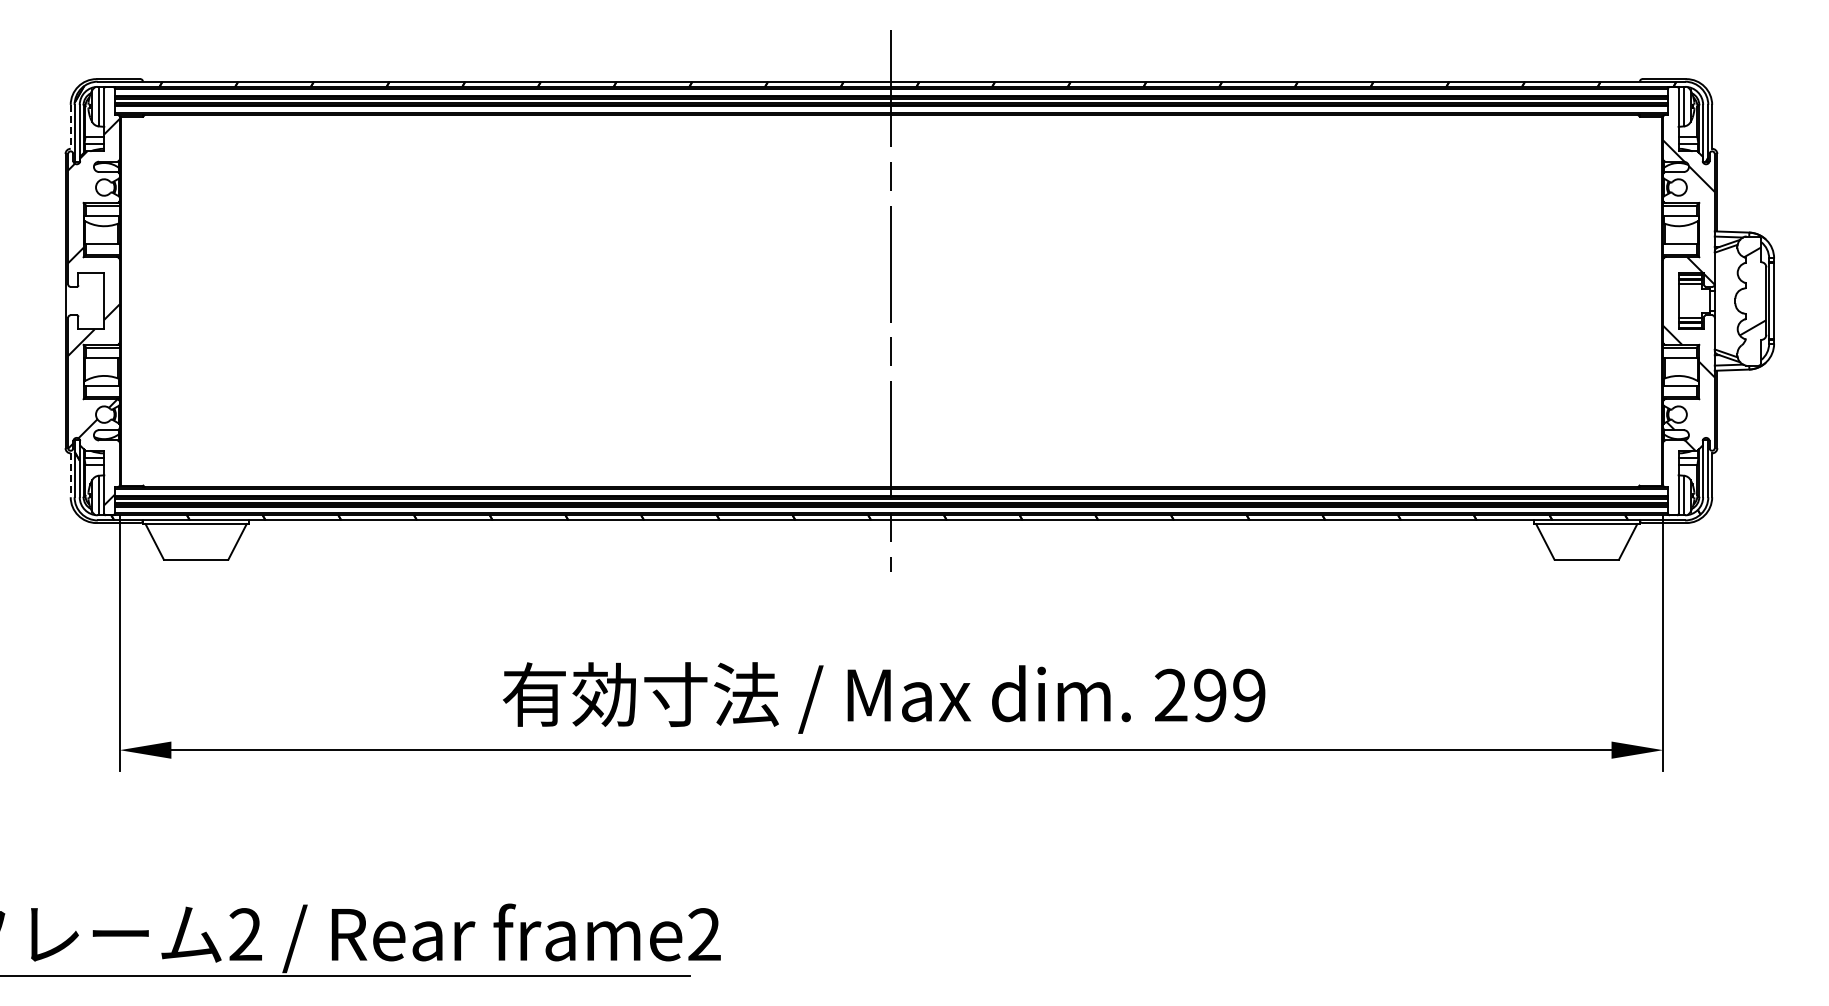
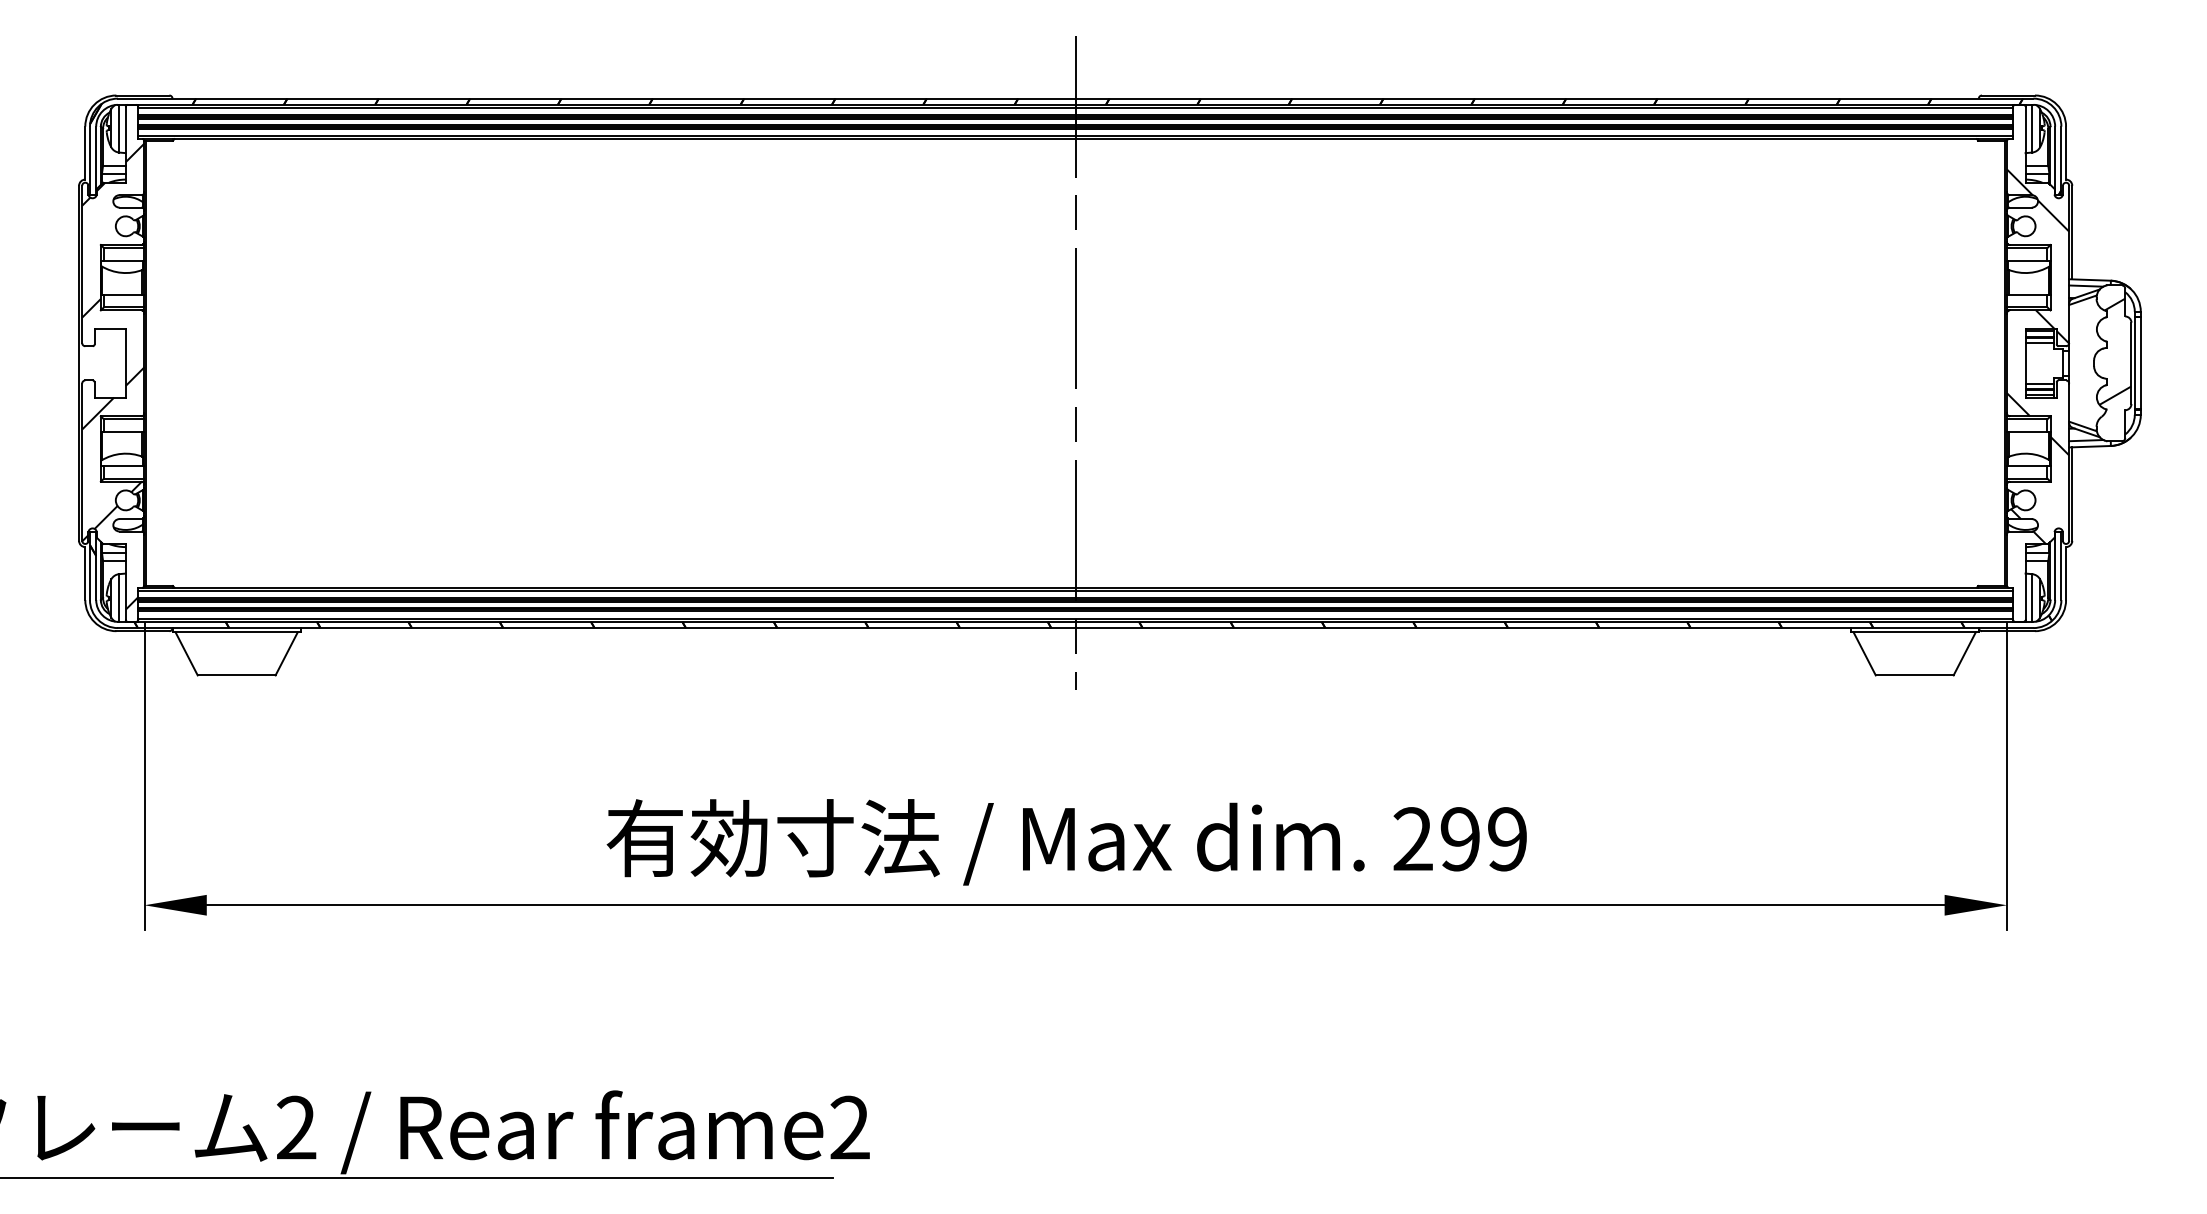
line: (70, 126) -> (85, 152), dashed -> solid
line: (70, 475) -> (85, 573), dashed -> solid

